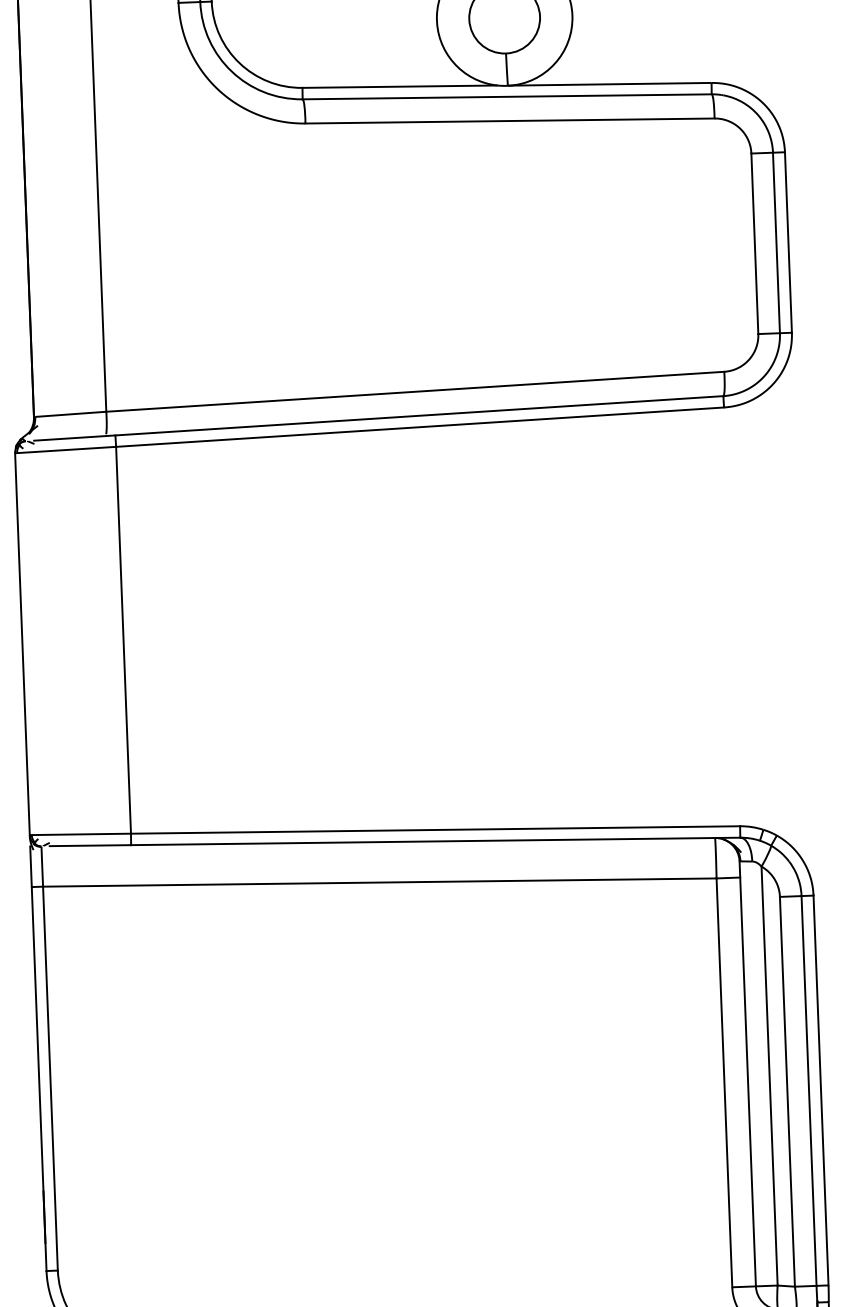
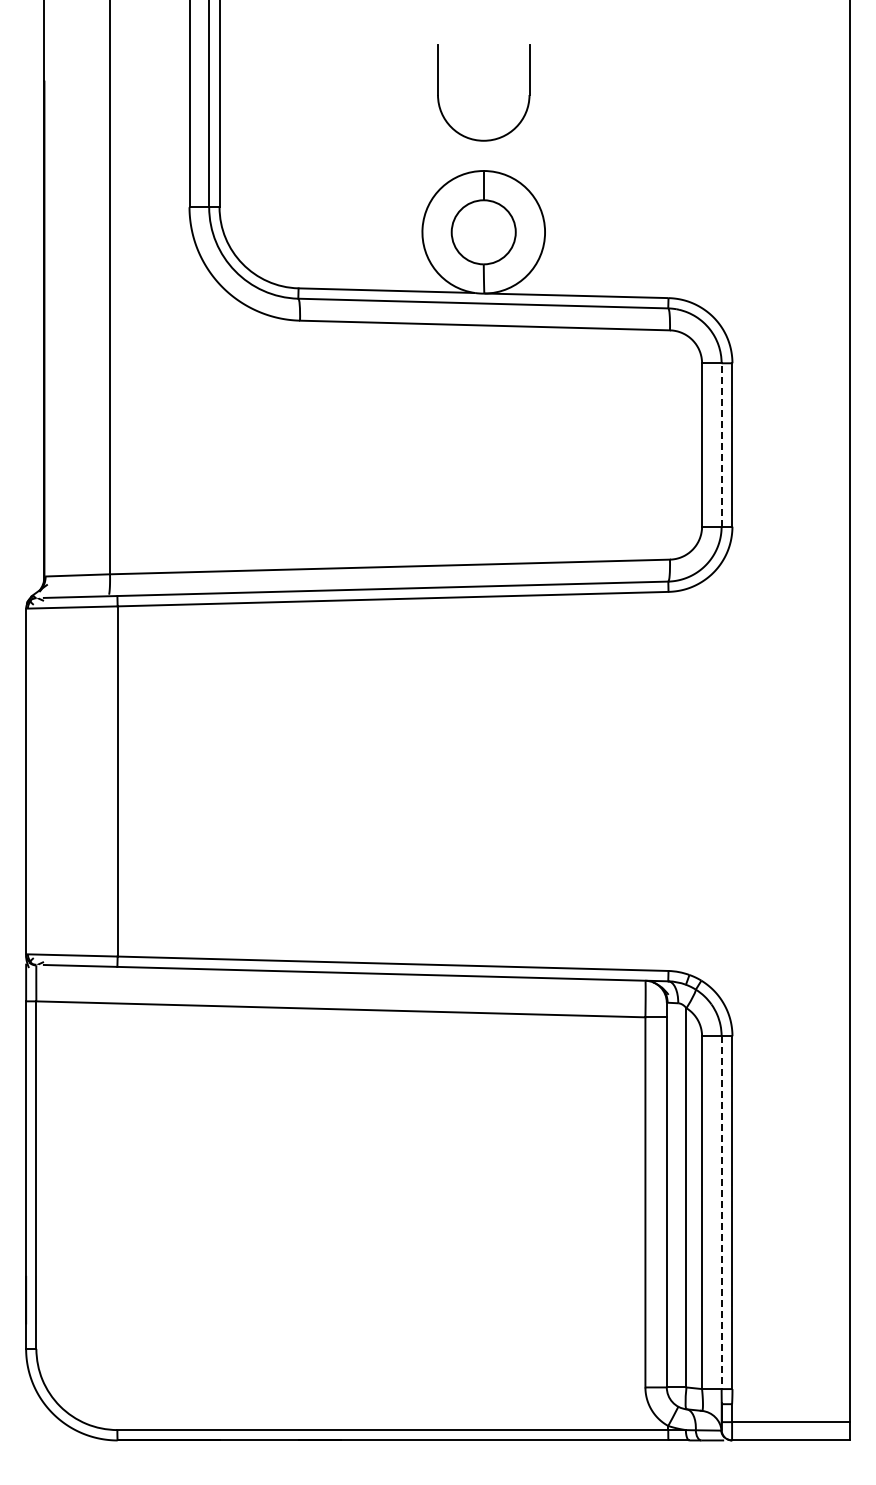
line: (776, 243) -> (721, 445), solid -> dashed
line: (808, 1091) -> (721, 1213), solid -> dashed

